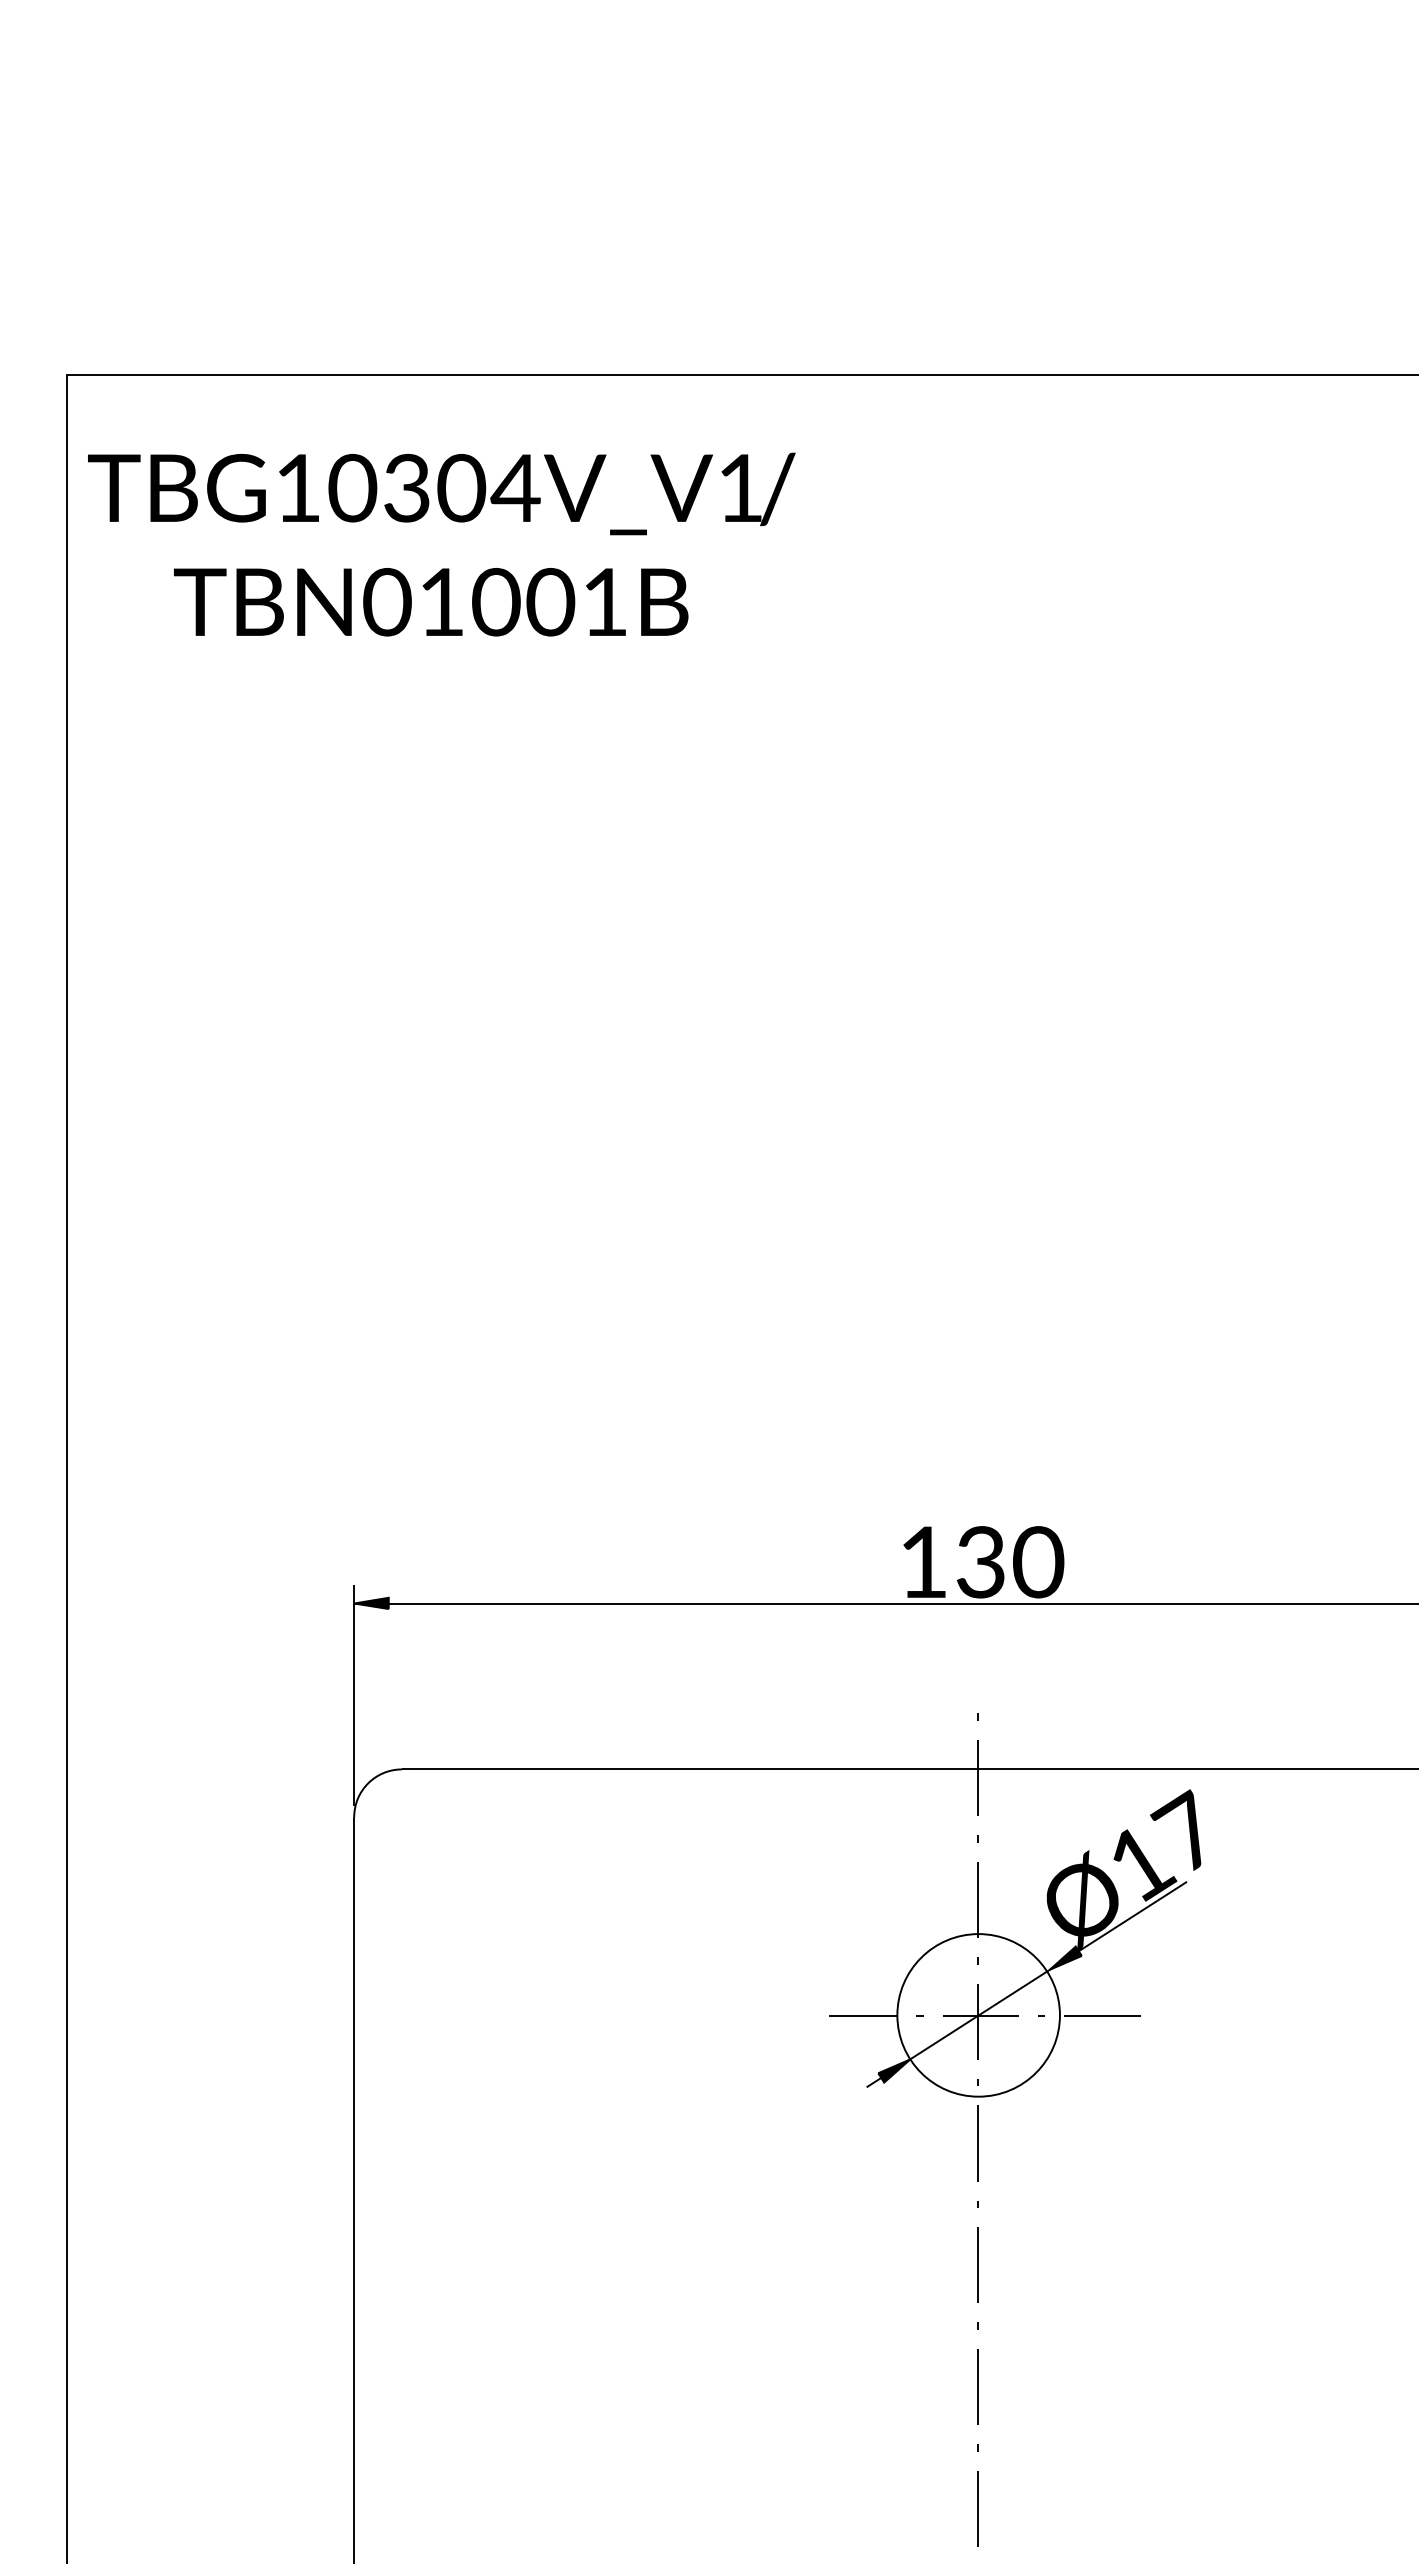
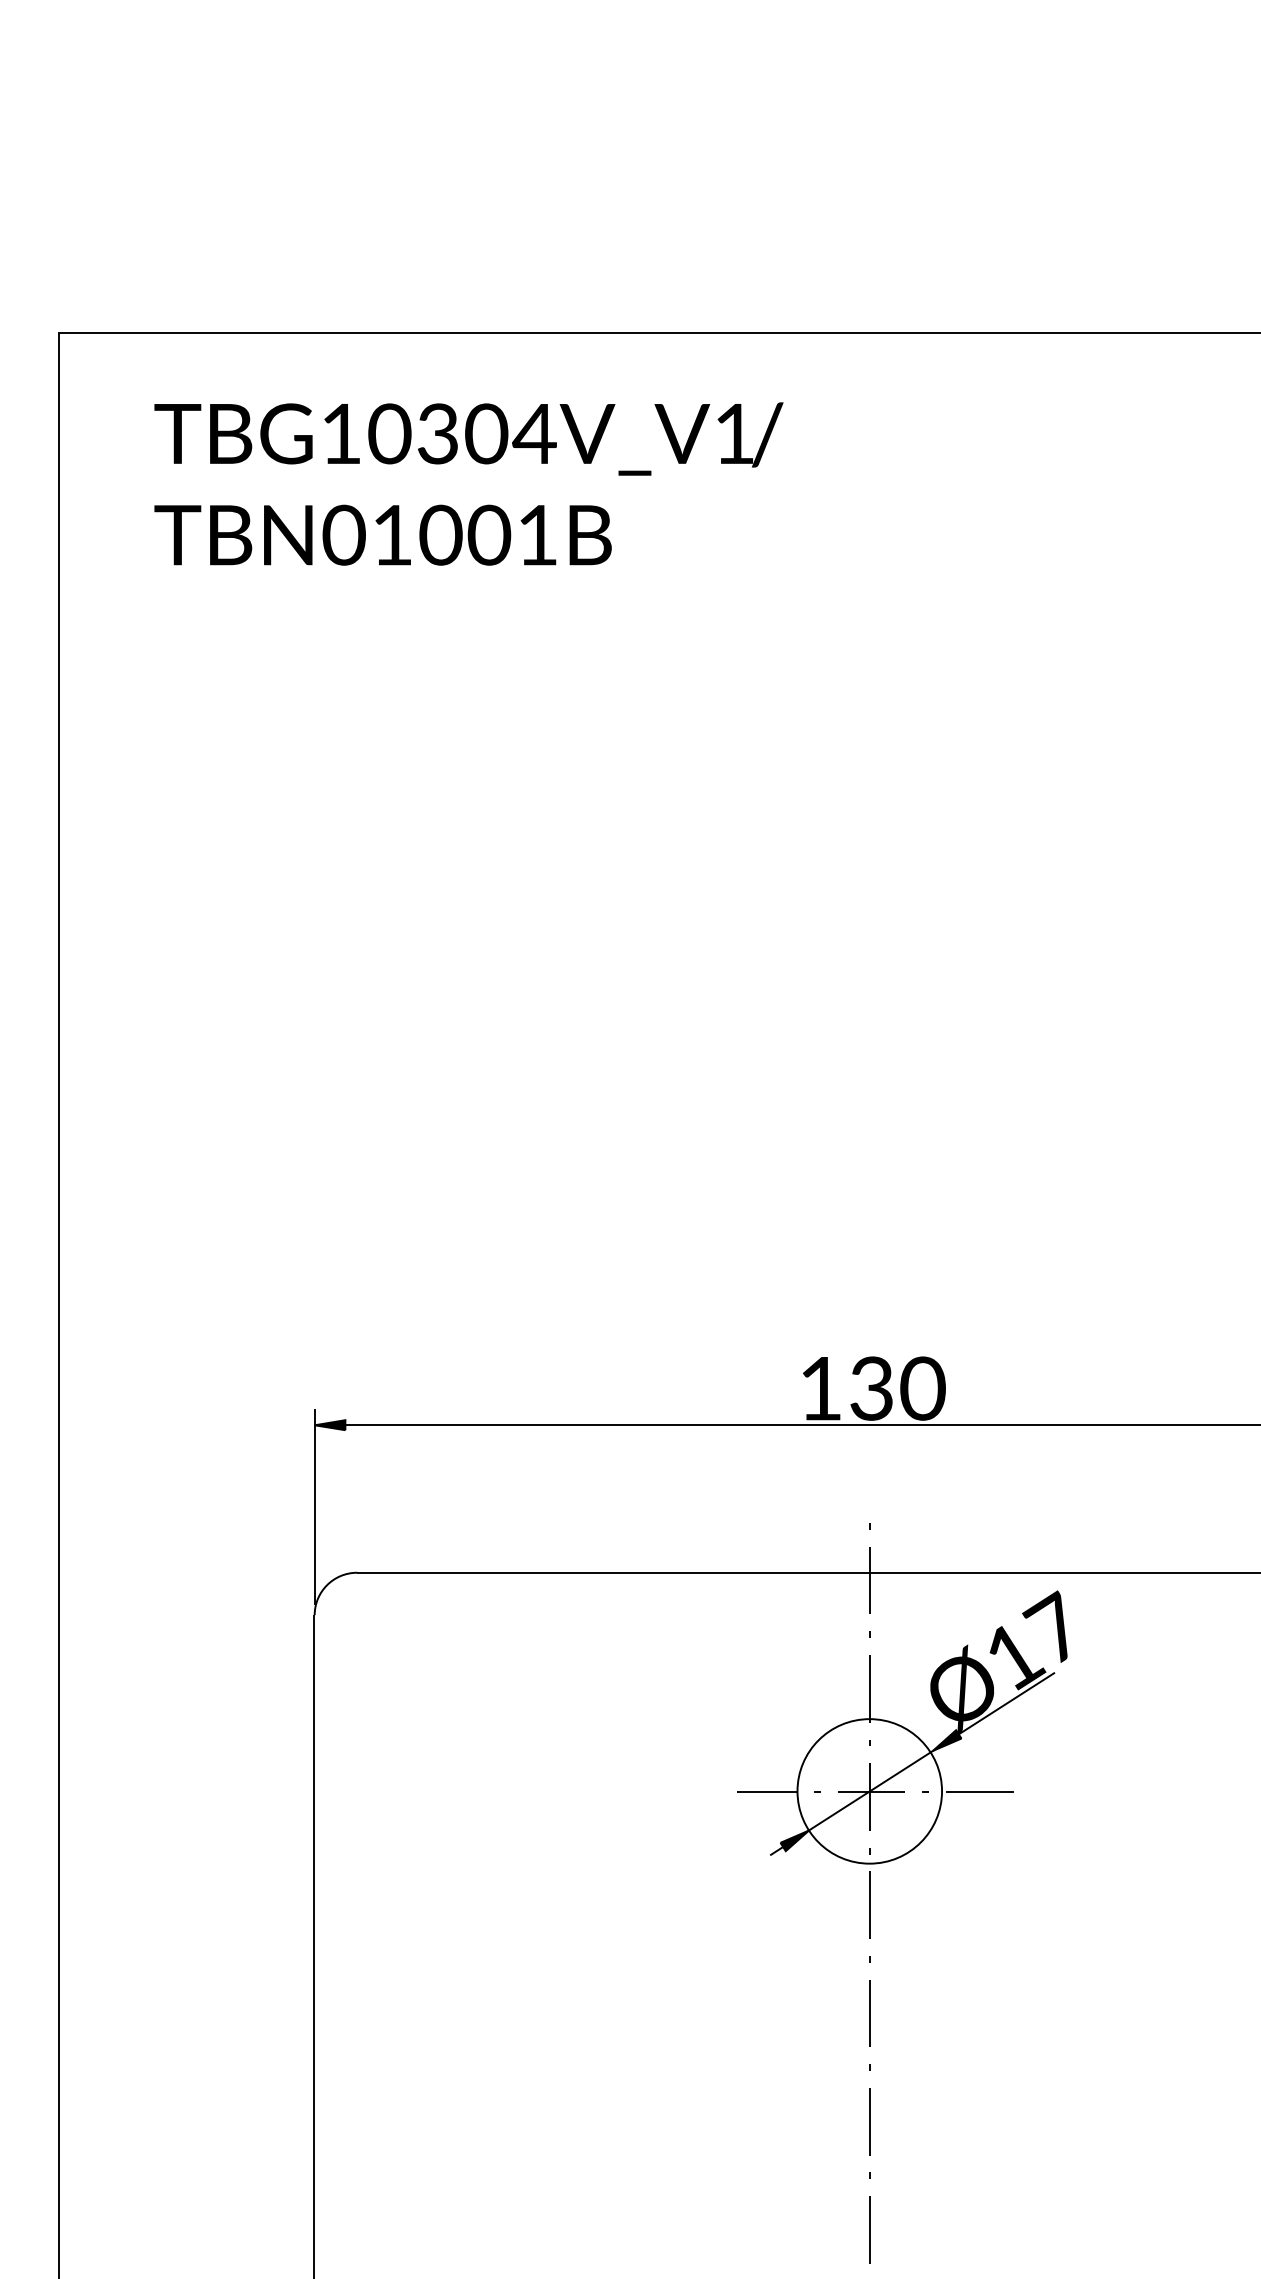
text: (441, 493) -> (468, 438), moved

